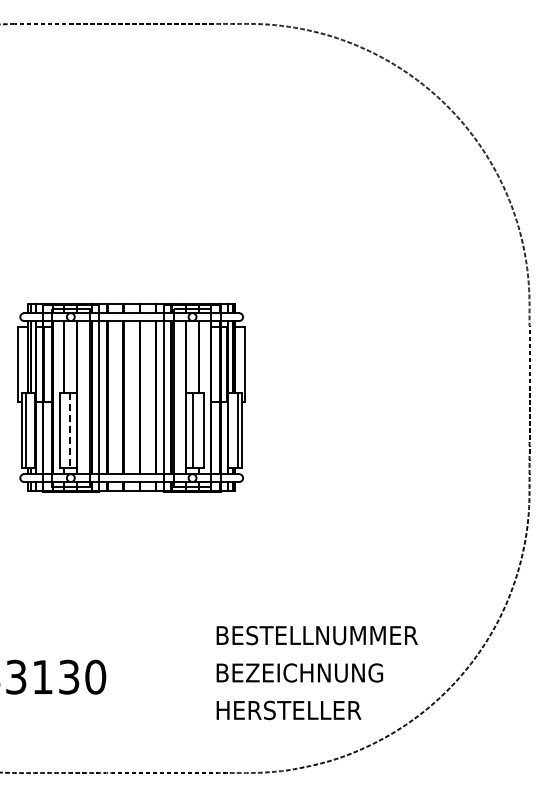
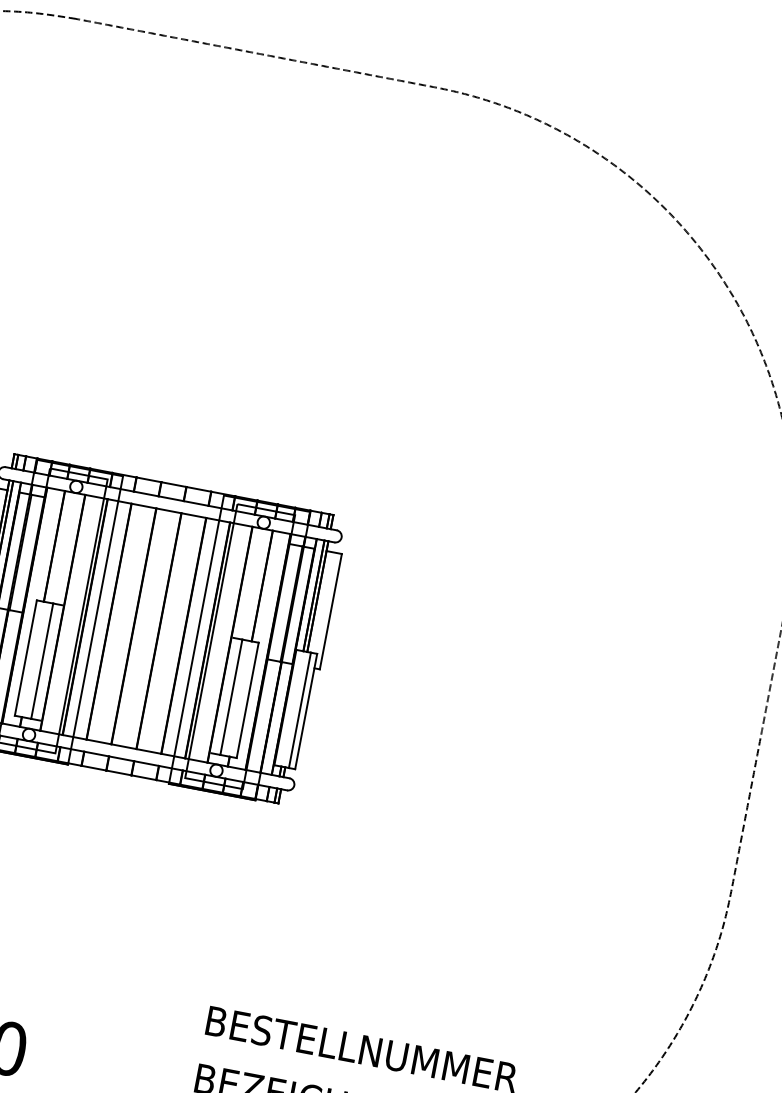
line: (70, 430) -> (42, 661), dashed -> solid

